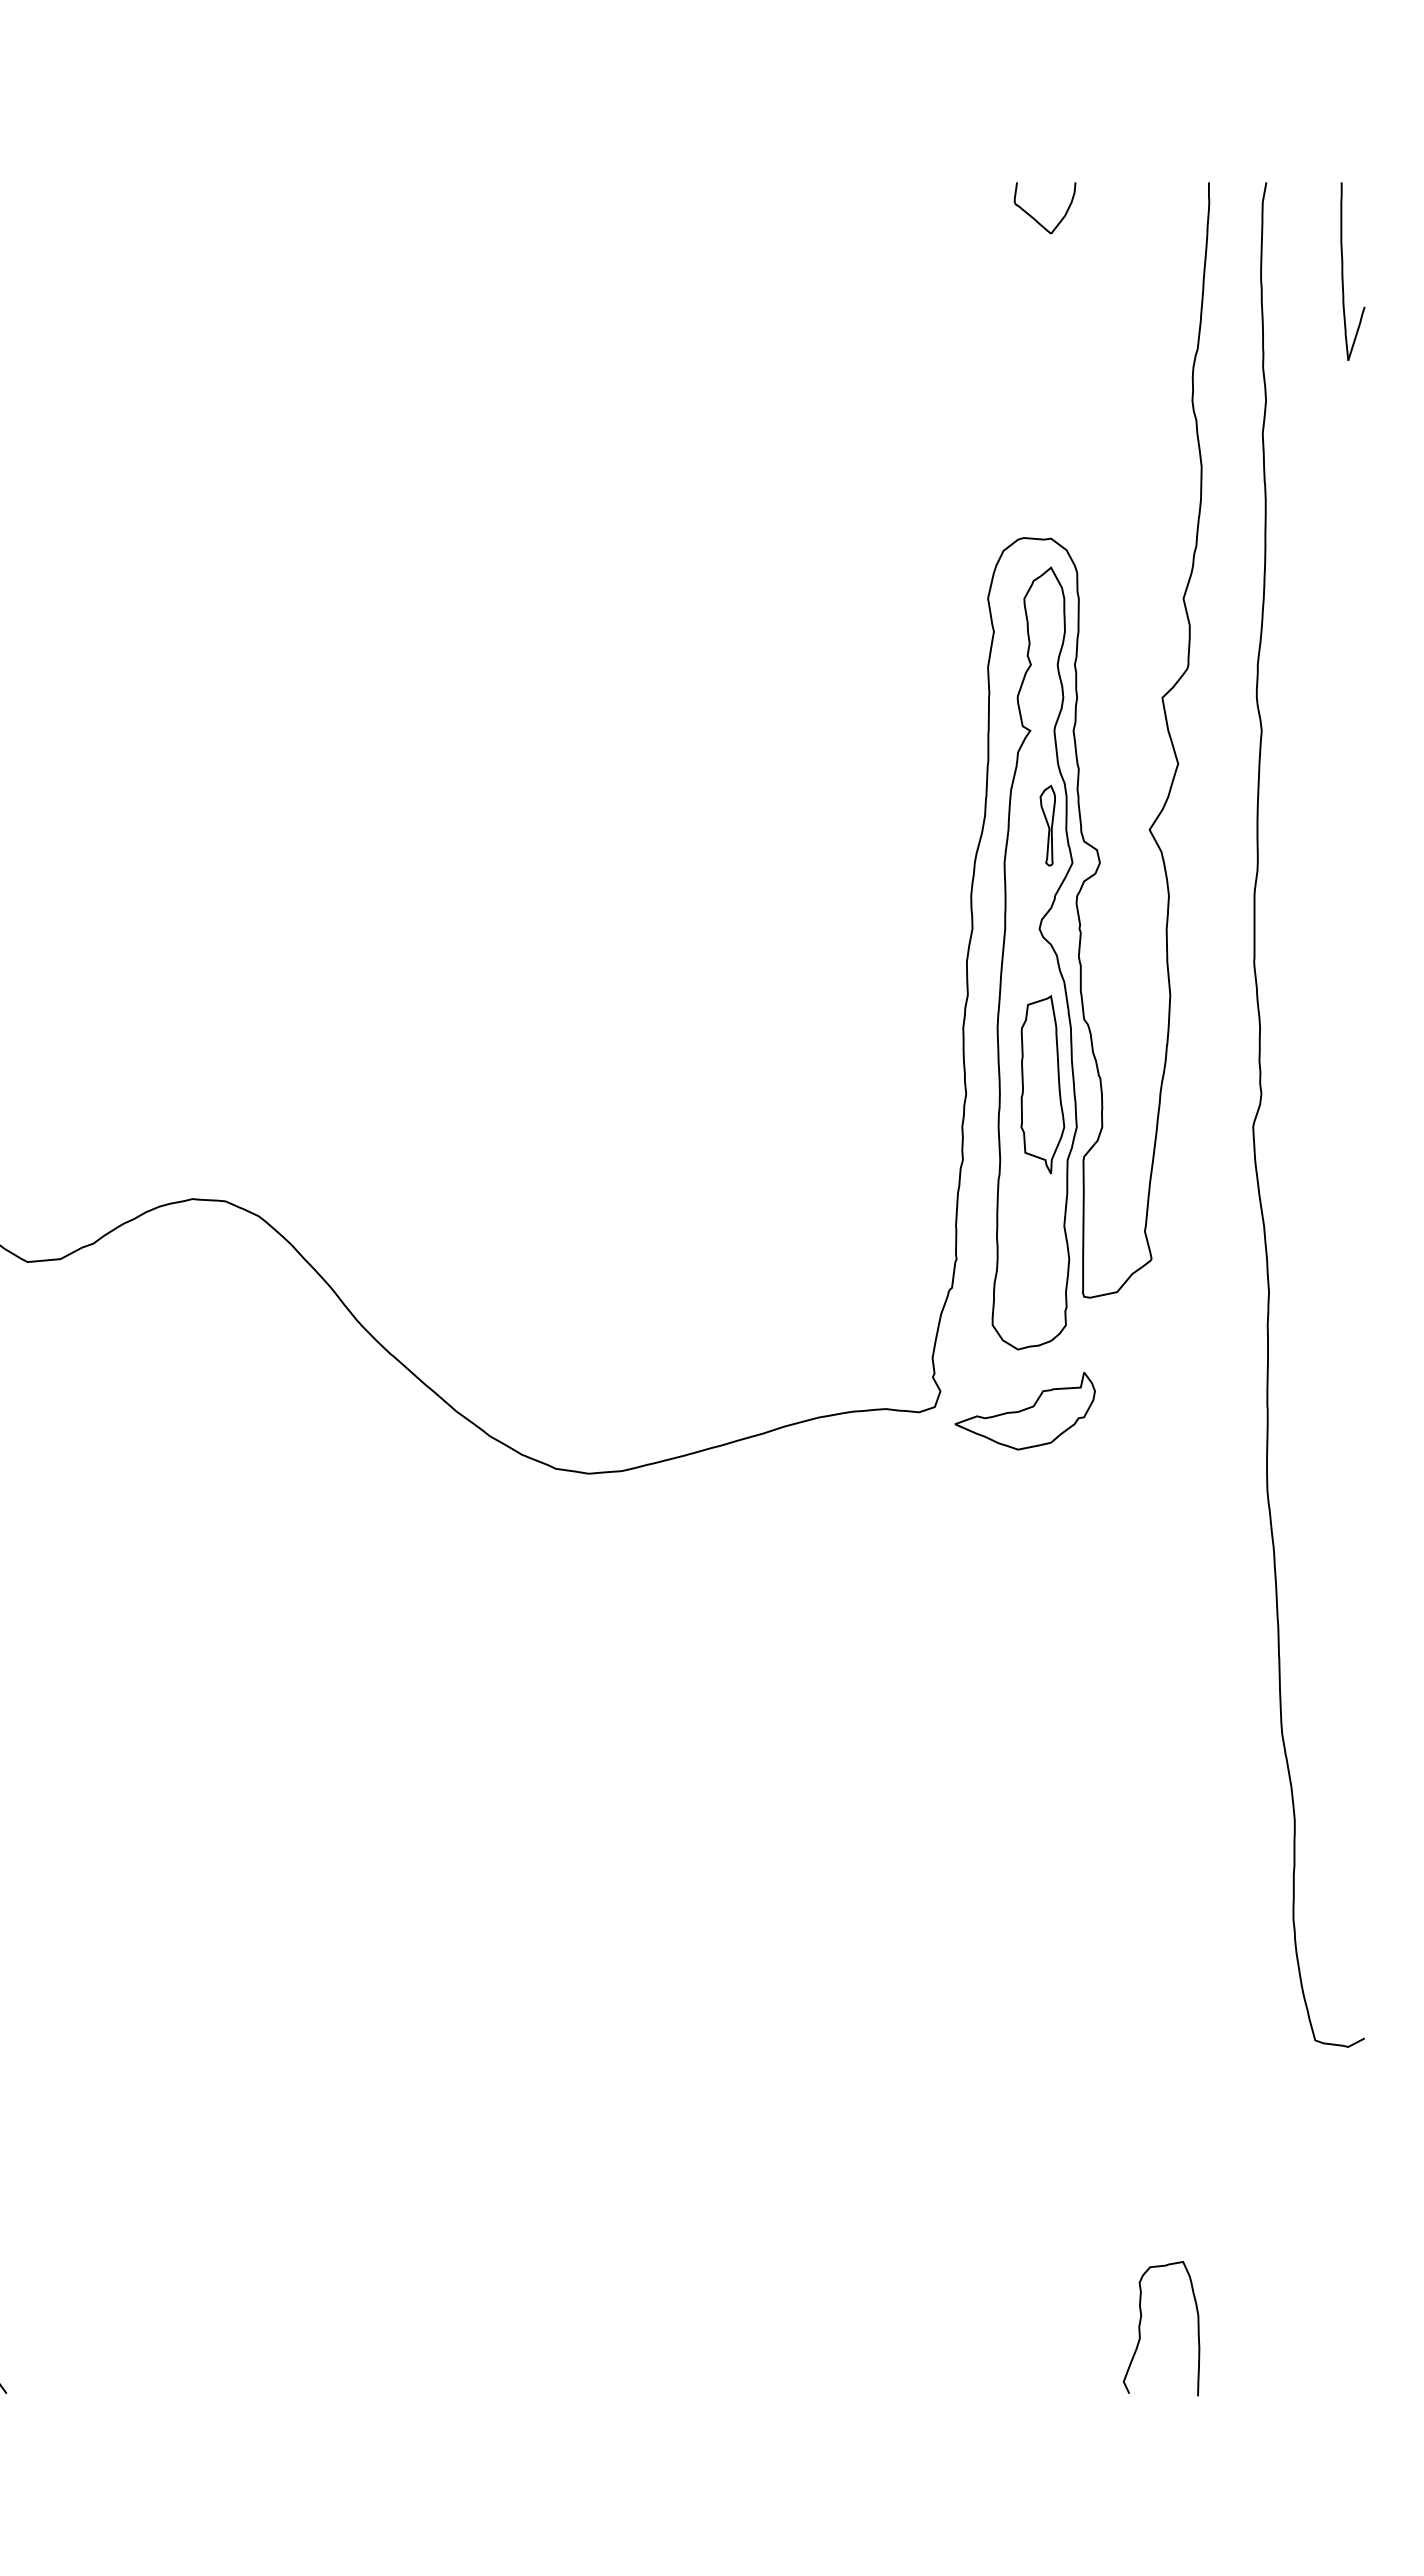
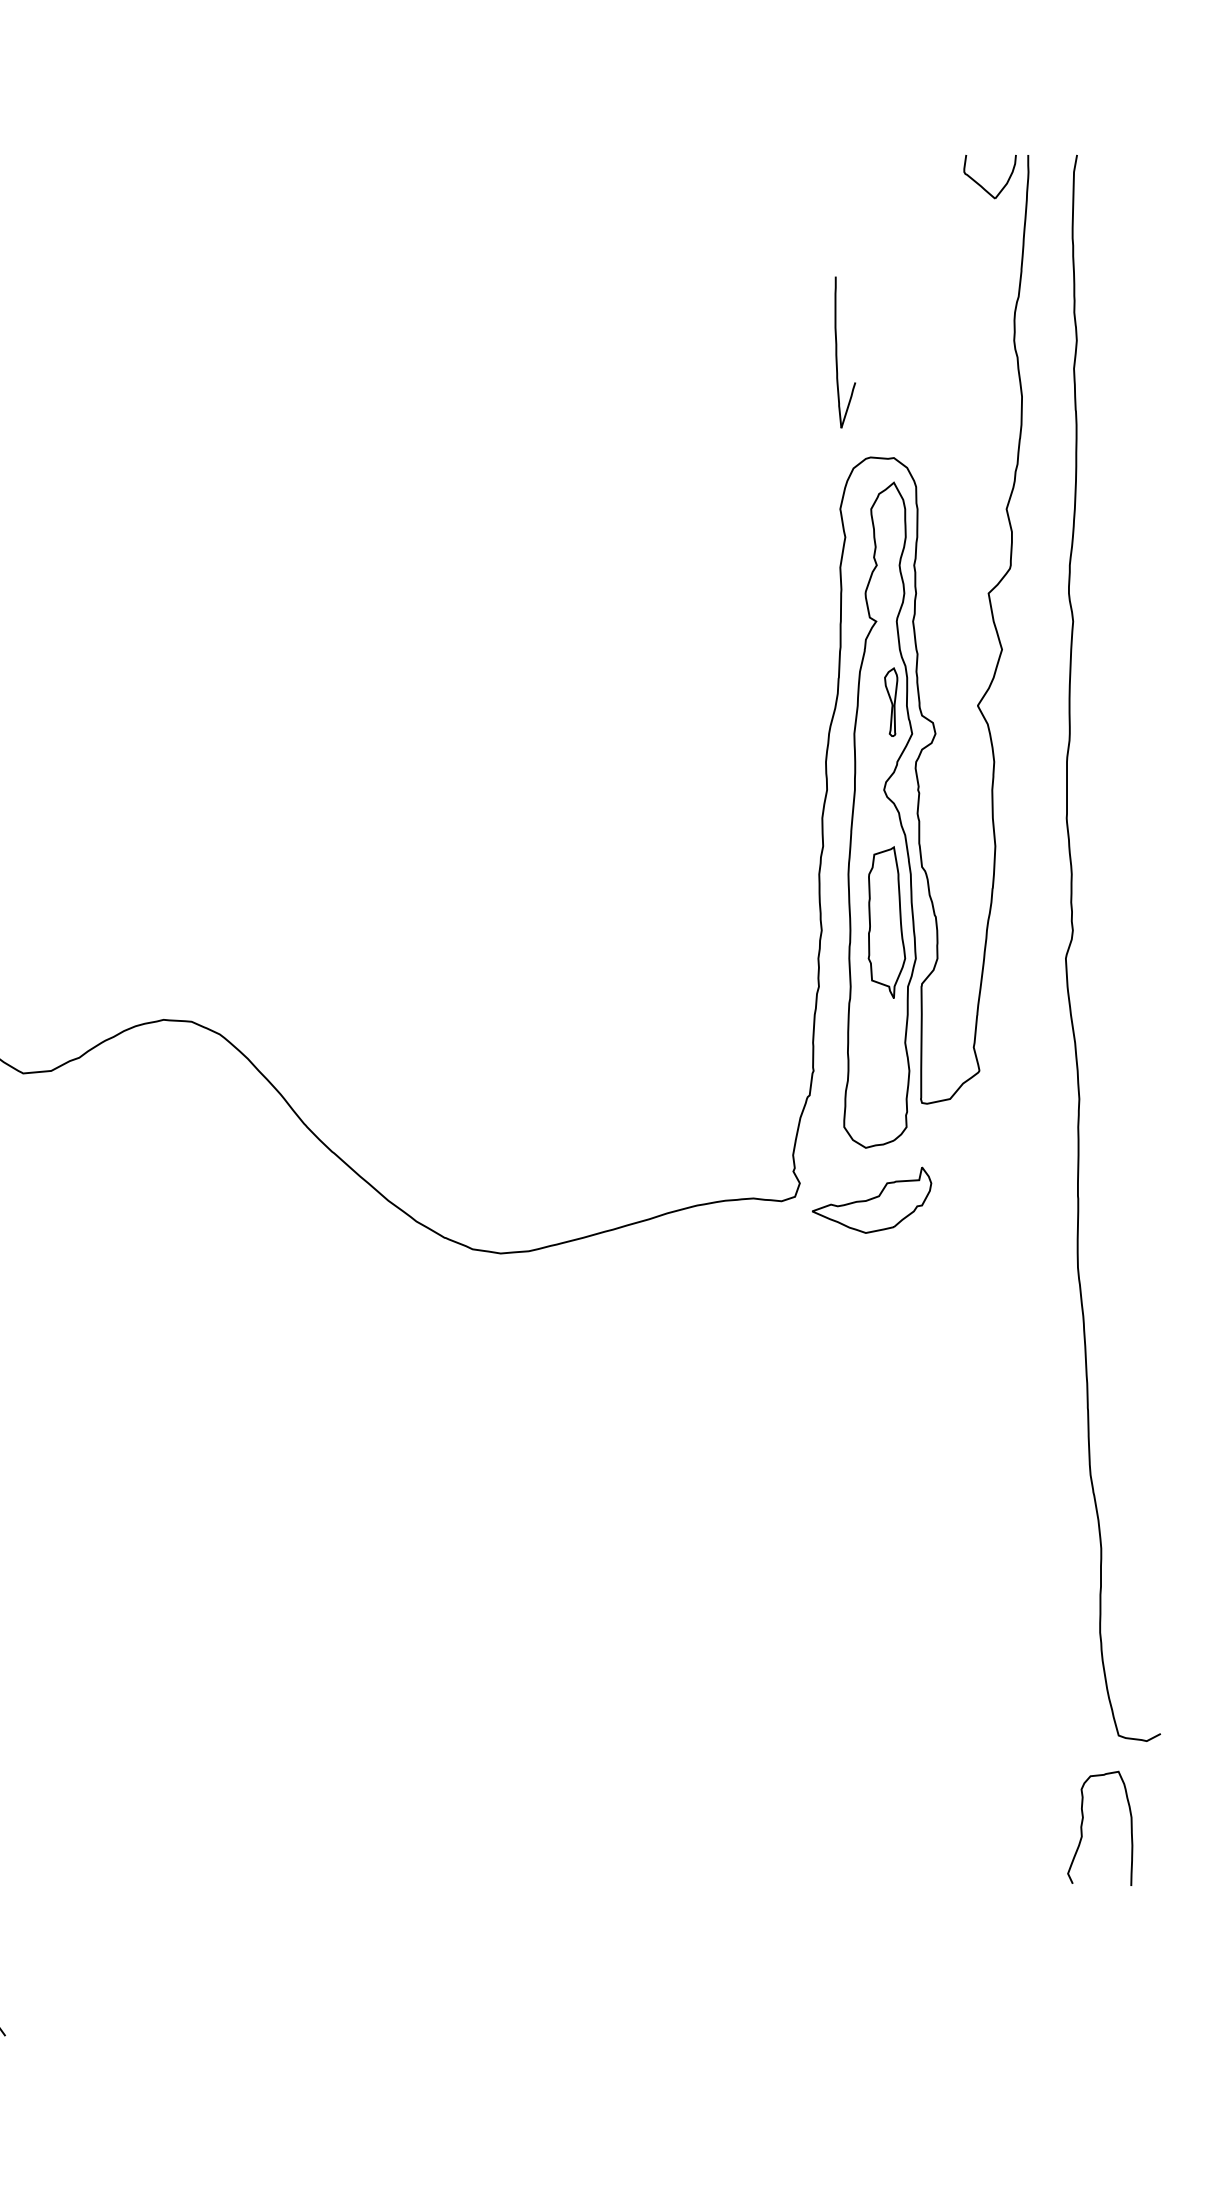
part: (1035, 218) -> (981, 185), moved
part: (1343, 271) -> (837, 352), moved
curve: (1140, 2328) -> (1082, 1828), moved

